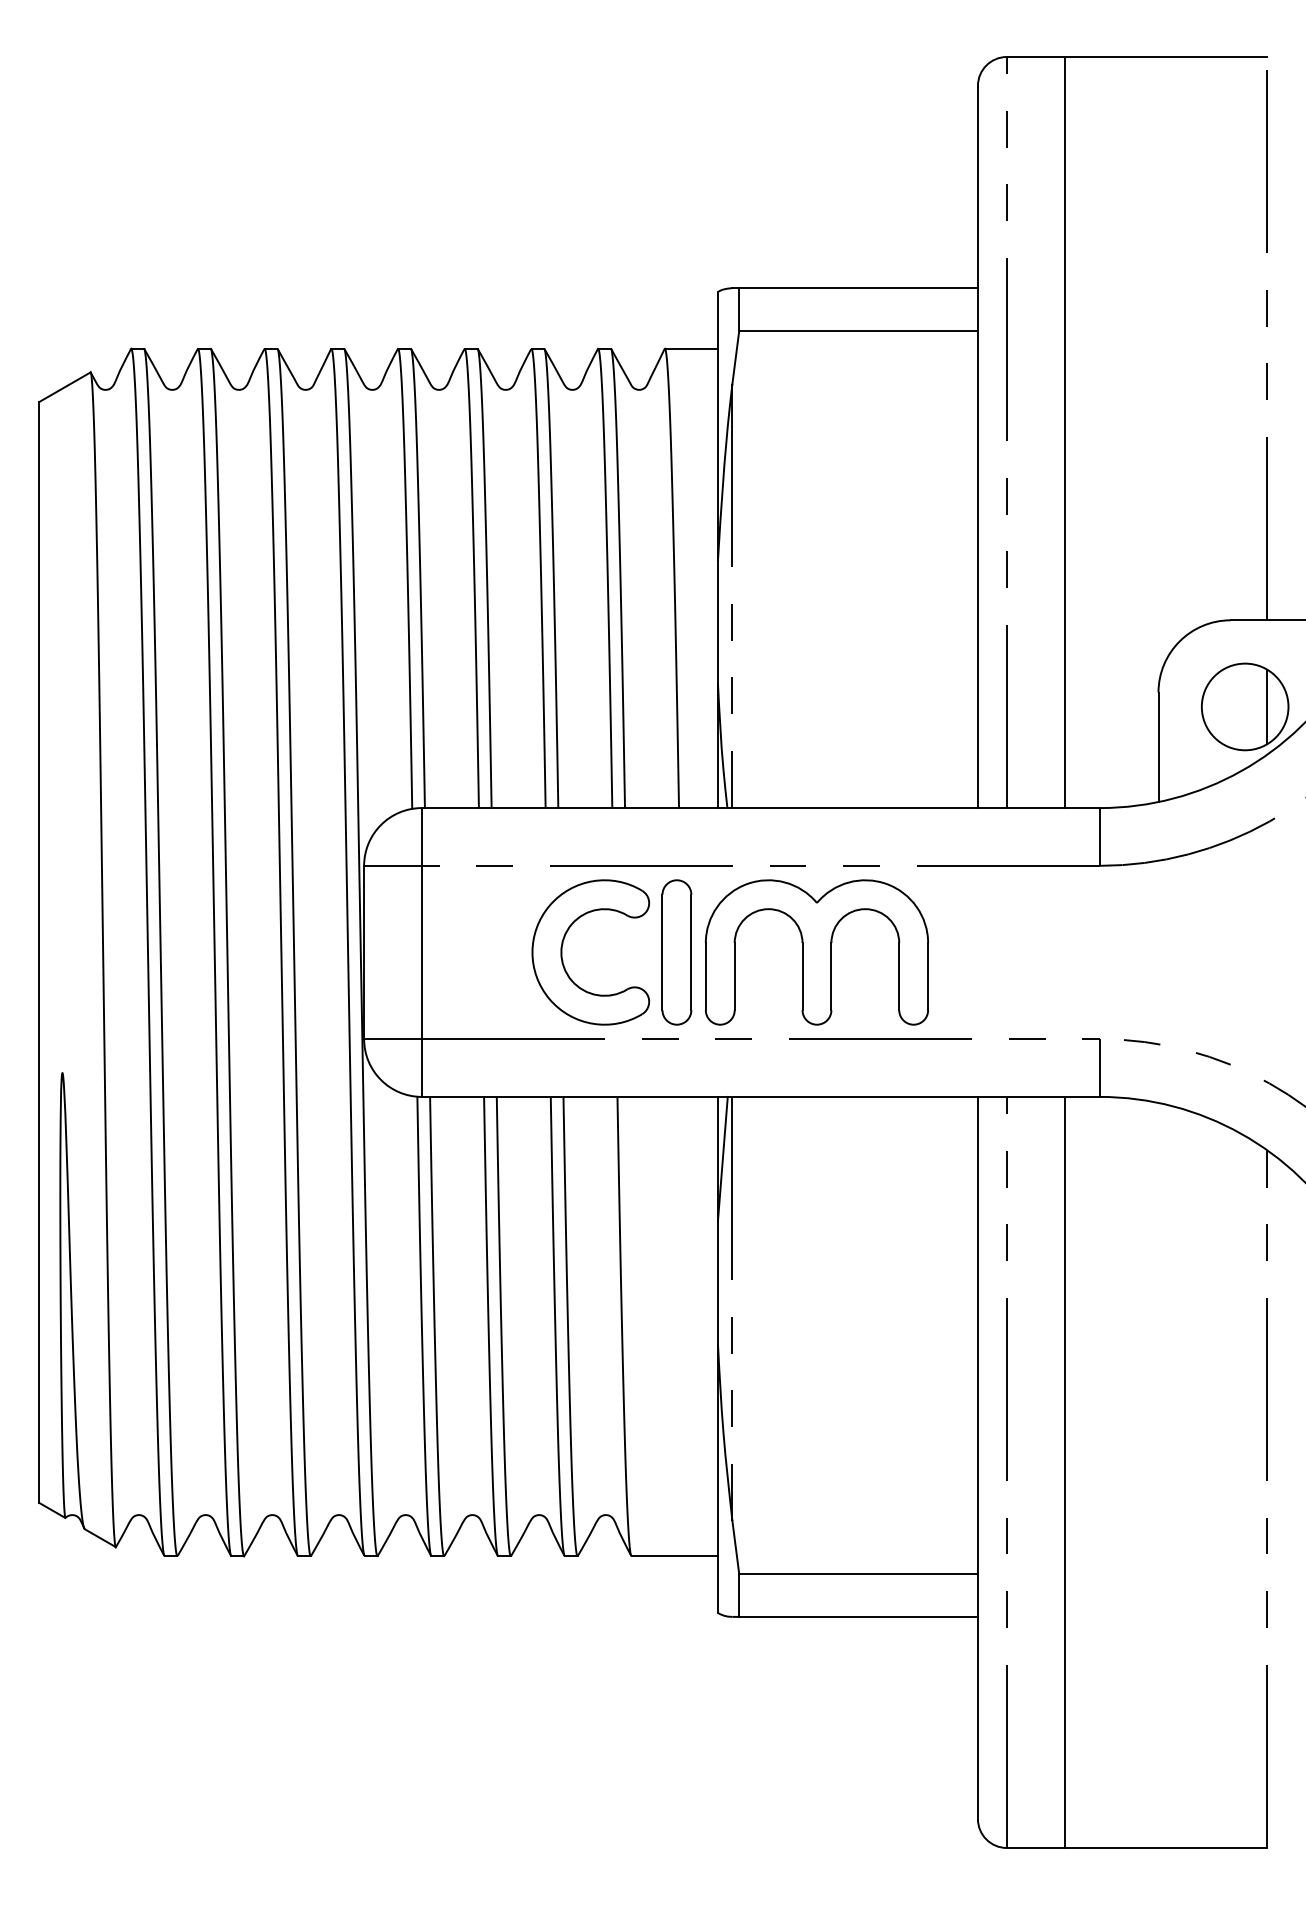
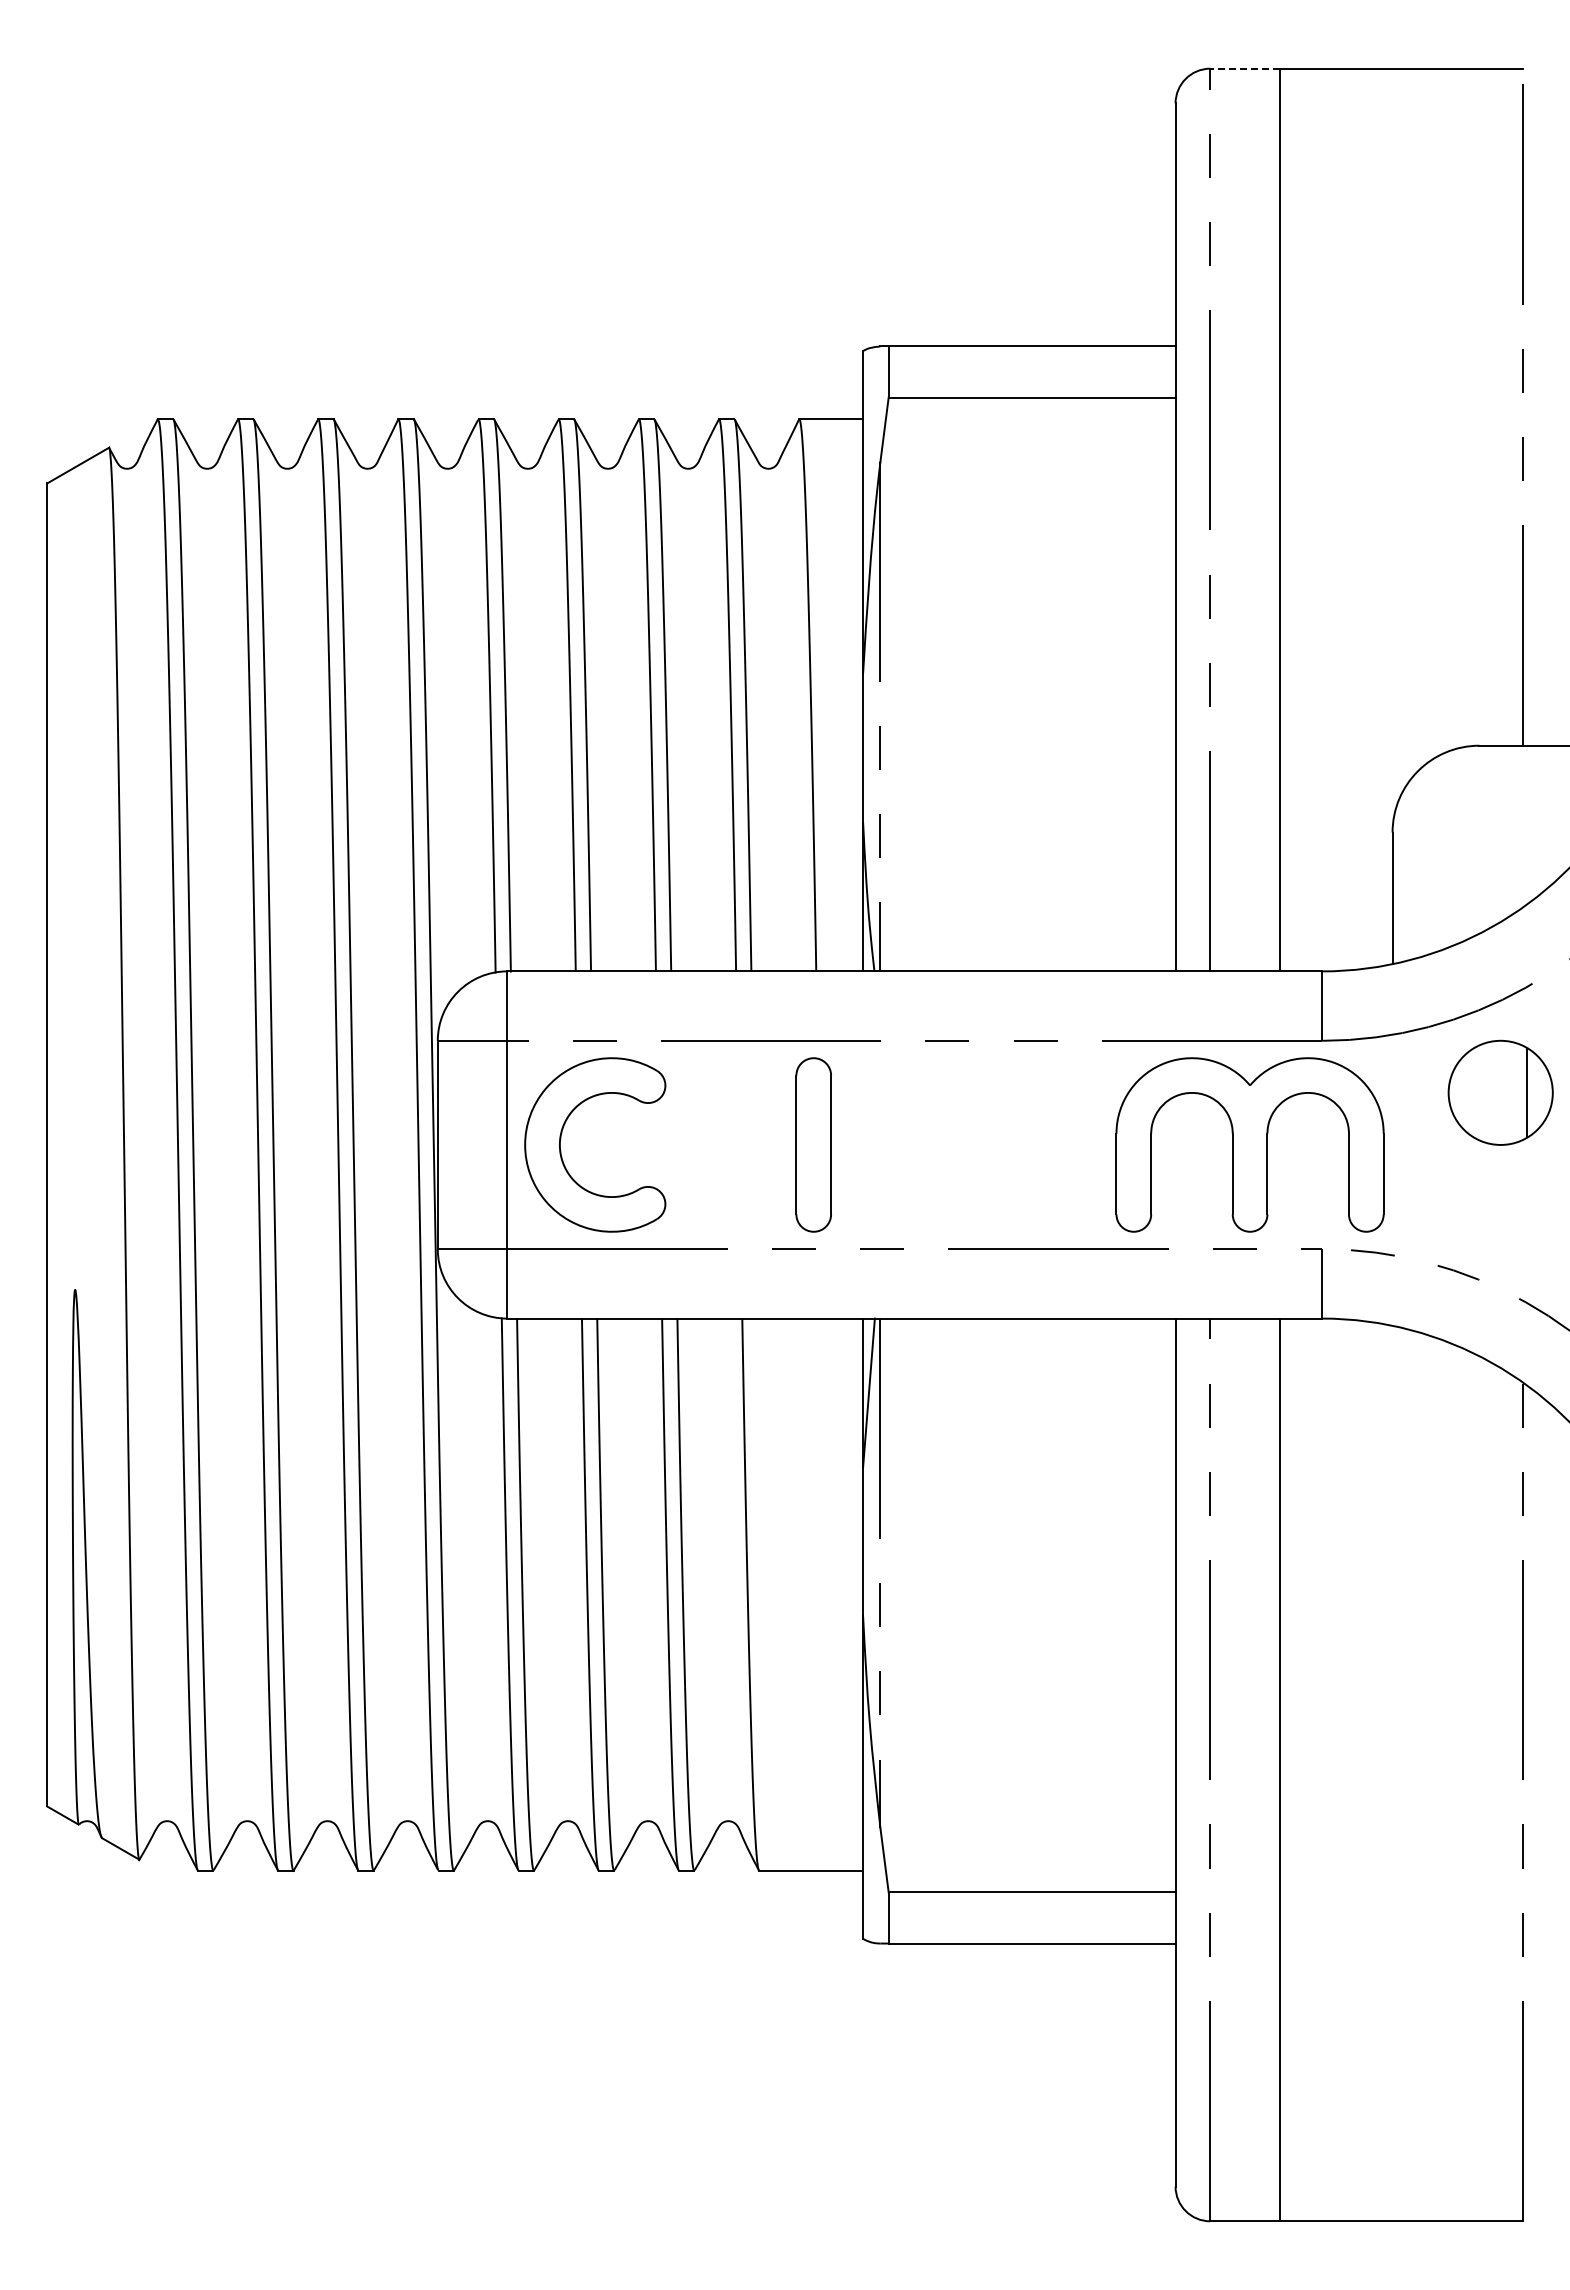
line: (1036, 56) -> (1245, 68), solid -> dashed
part: (1244, 706) -> (1500, 1092), moved
part: (562, 947) -> (561, 1139), moved
part: (816, 952) -> (1249, 1144), moved

